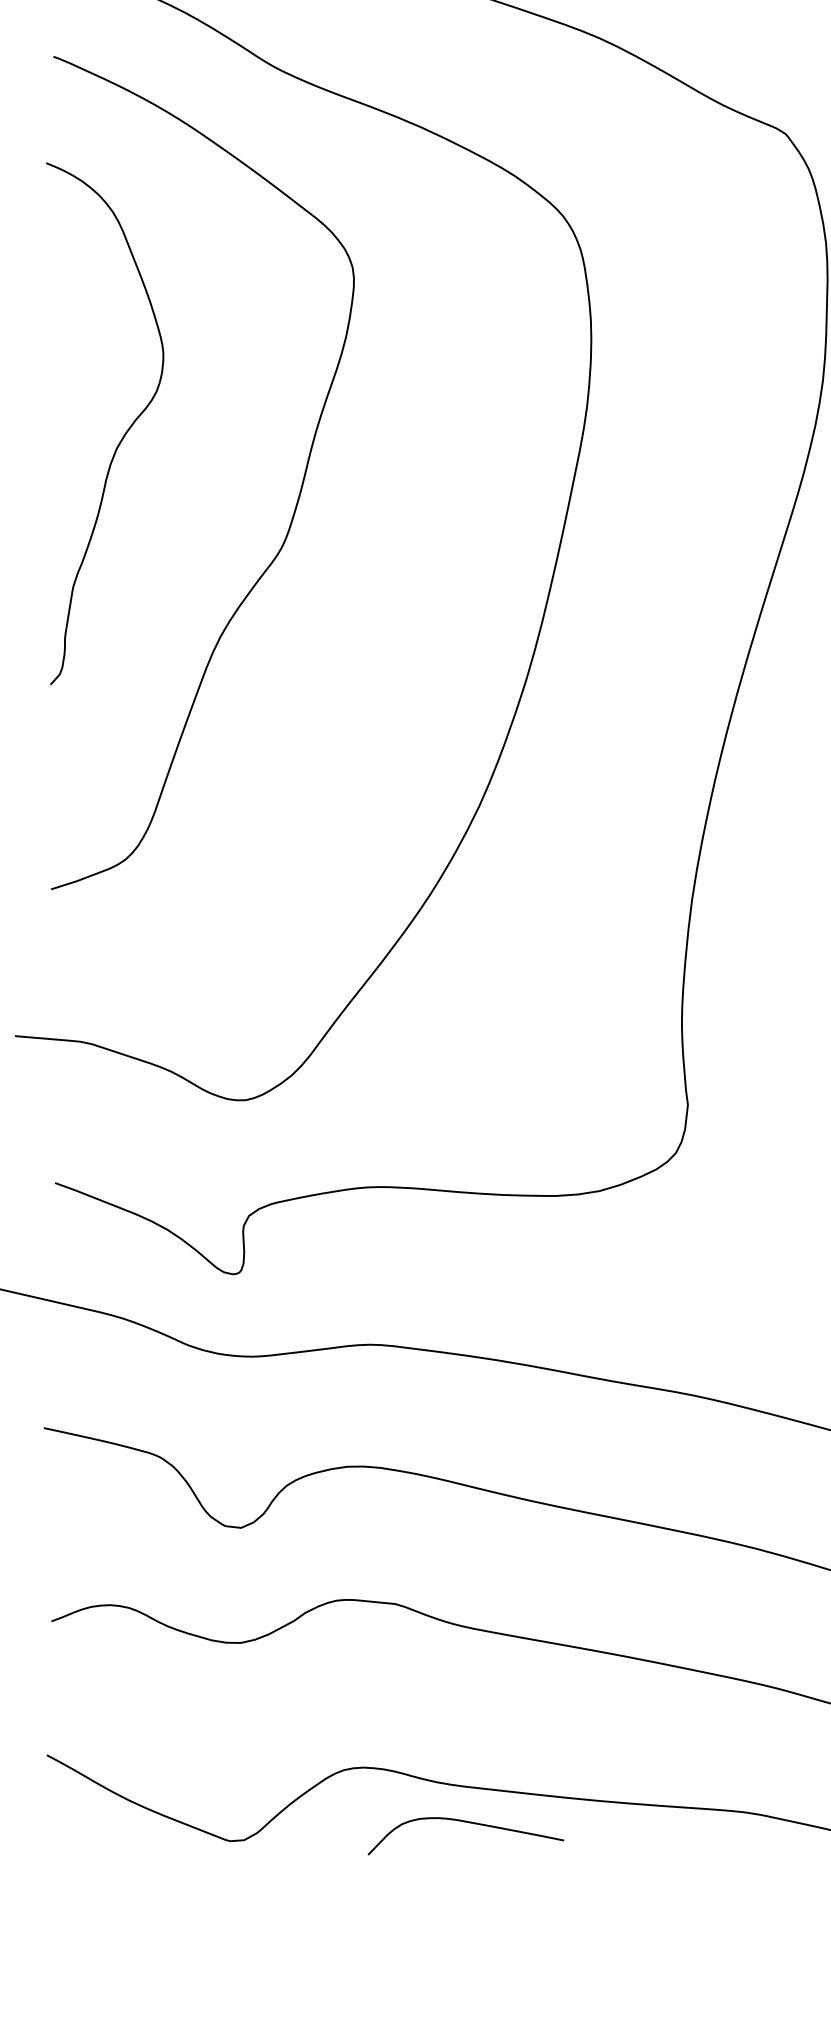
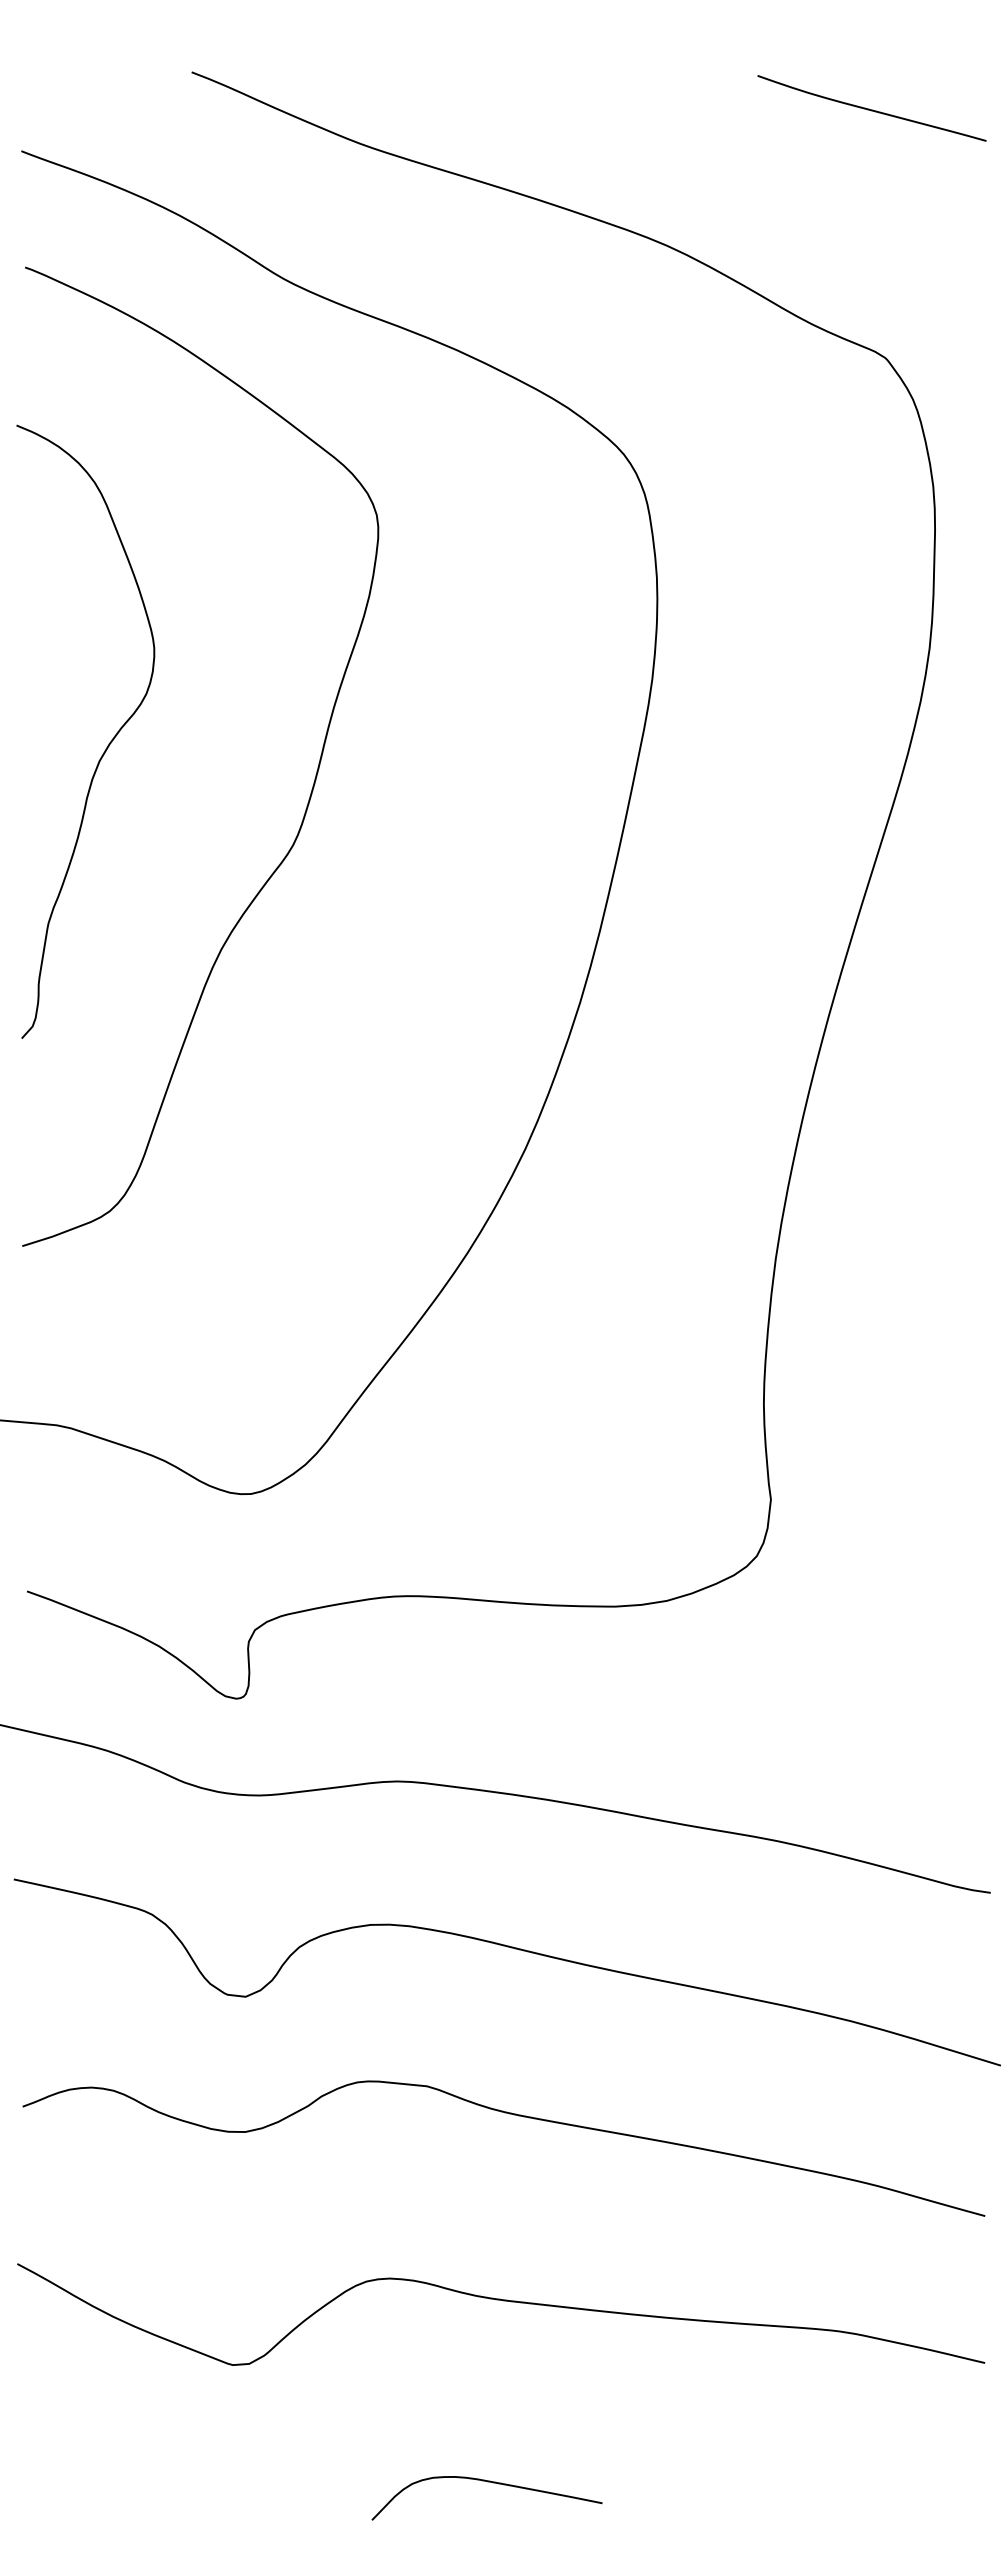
curve: (124, 433) -> (108, 743), moved
curve: (466, 1822) -> (487, 2482), moved

